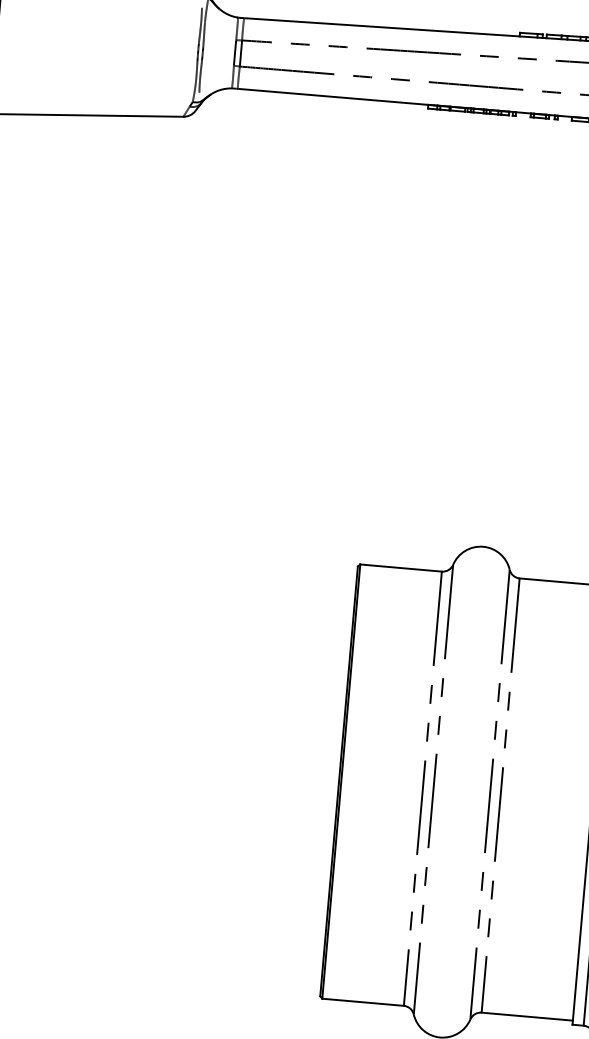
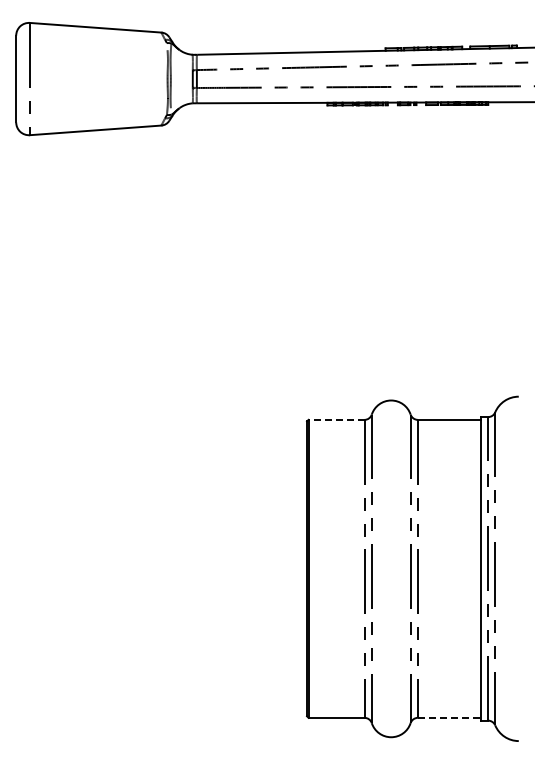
line: (401, 567) -> (336, 419), solid -> dashed
line: (527, 1016) -> (449, 717), solid -> dashed

